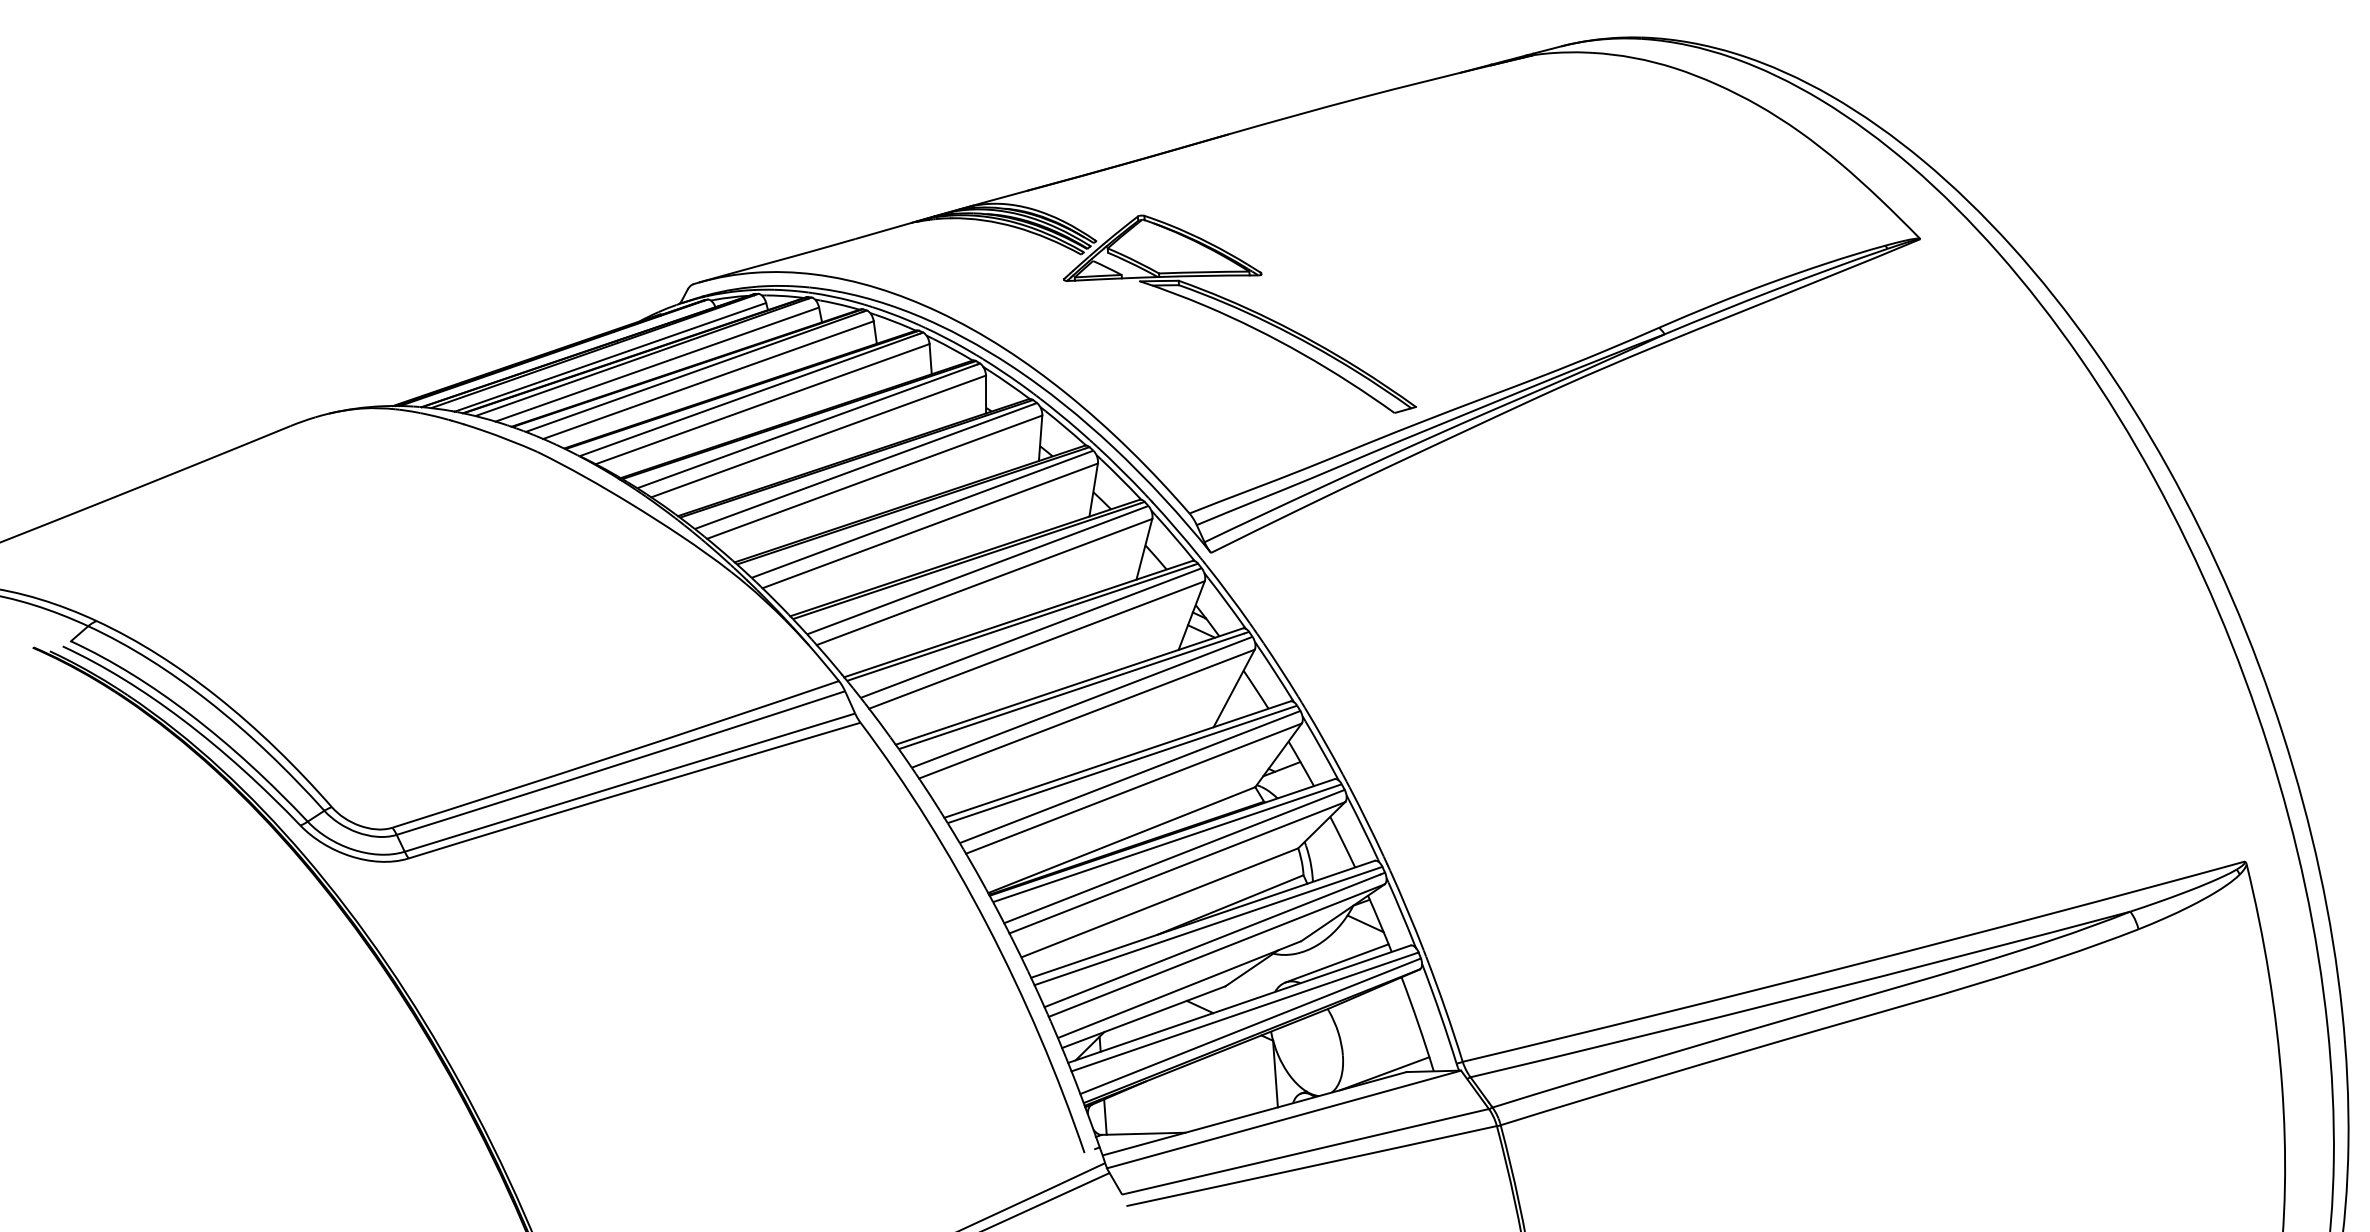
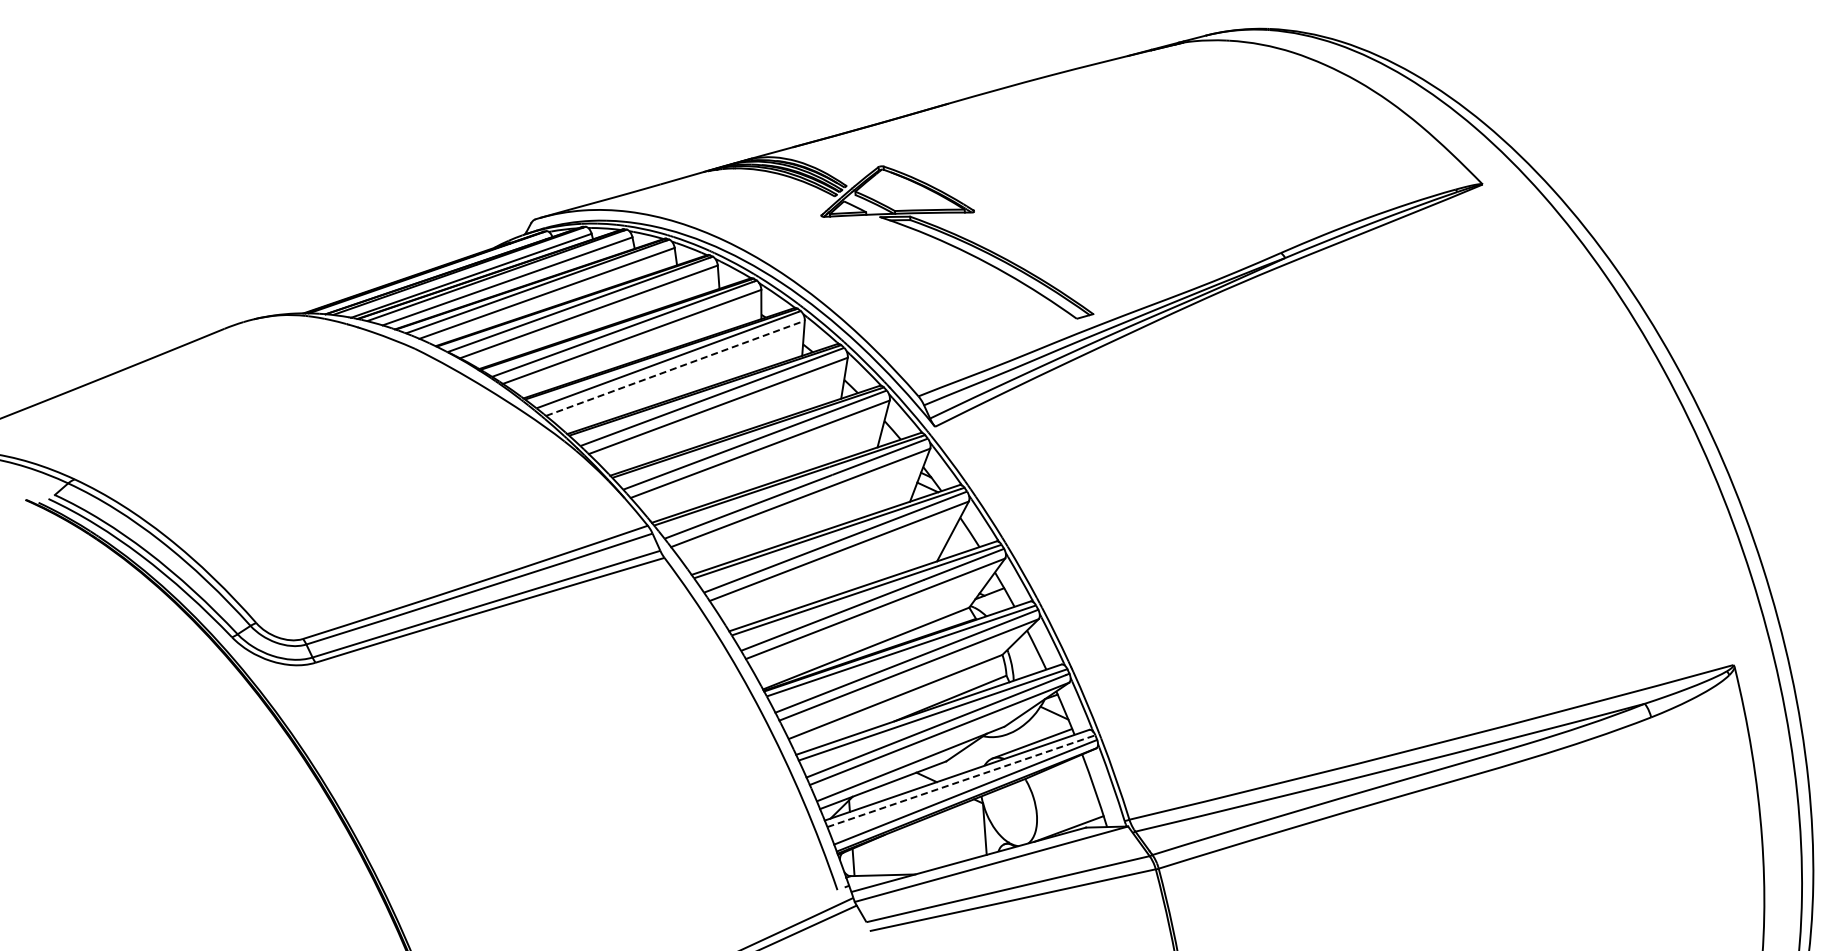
line: (874, 477) -> (675, 368), solid -> dashed
line: (1245, 1012) -> (961, 781), solid -> dashed

